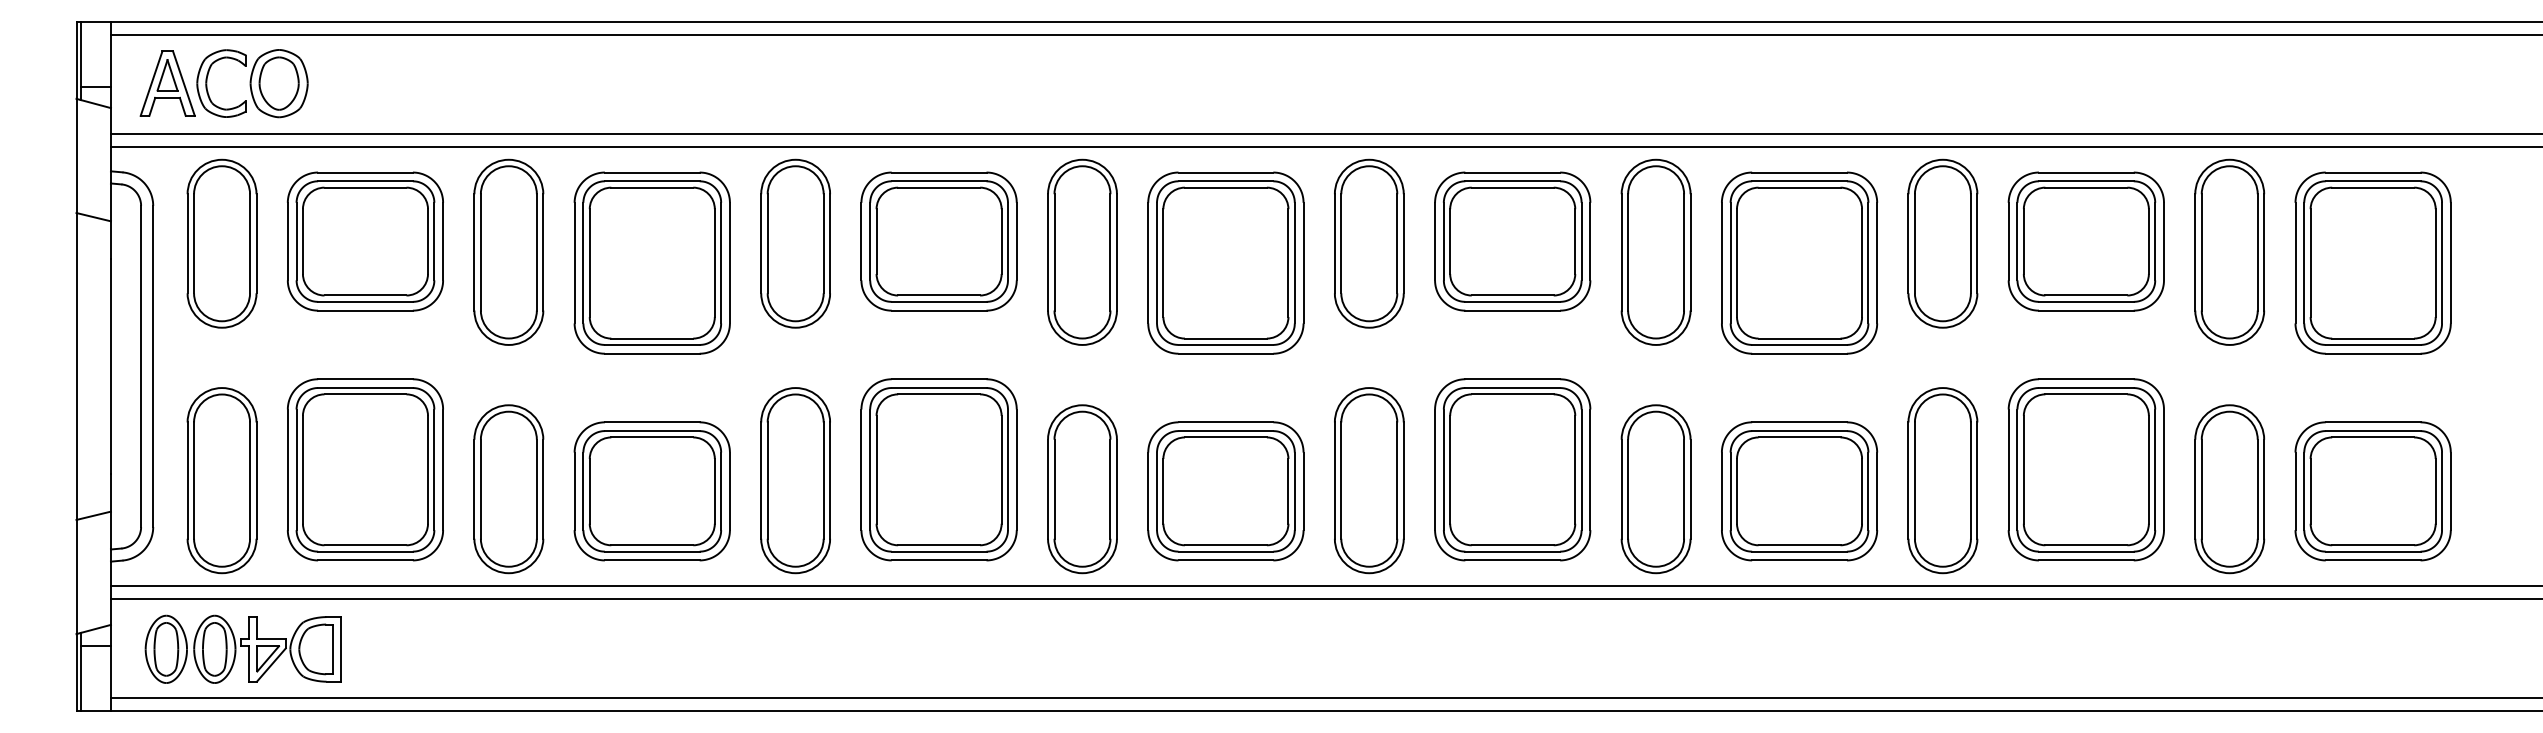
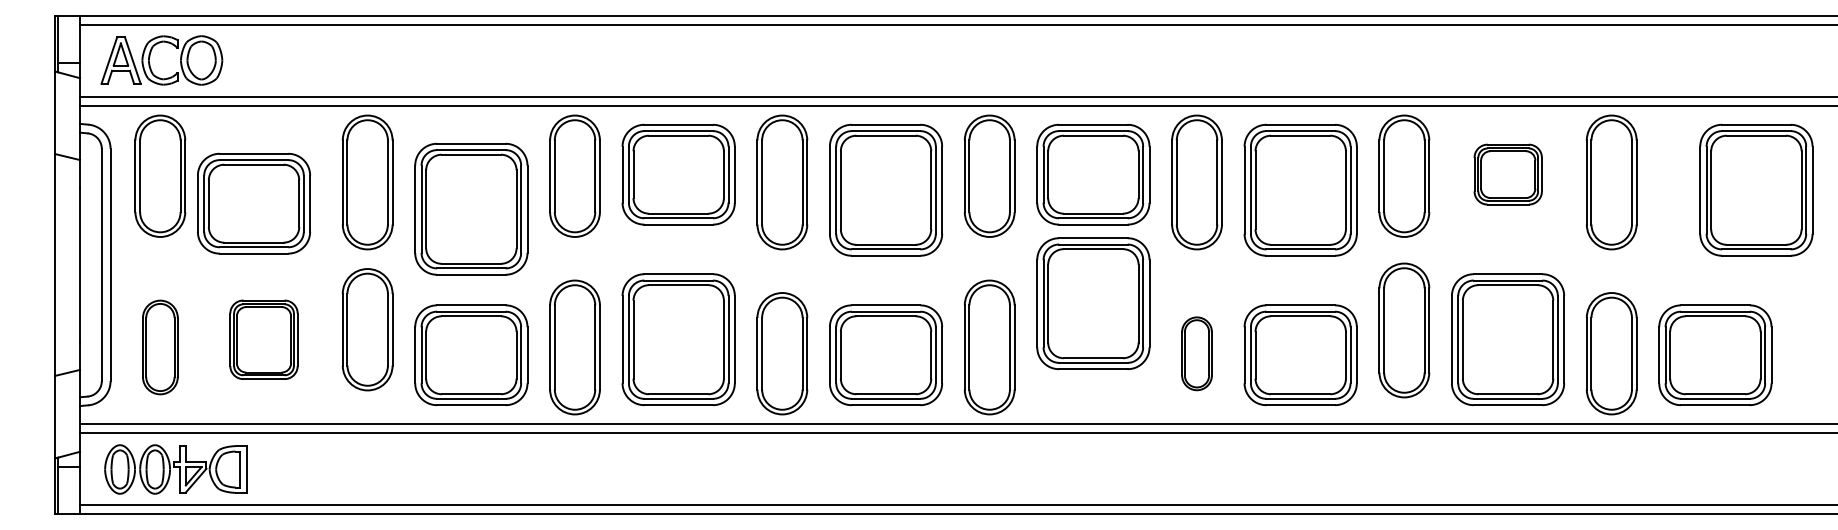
part: (364, 241) -> (253, 203), moved
part: (2086, 241) -> (1508, 174), size x0.6
part: (652, 262) -> (471, 208), moved
part: (2373, 262) -> (1756, 189), moved
part: (364, 469) -> (263, 339), size x0.6
part: (1512, 469) -> (1093, 303), moved
part: (222, 480) -> (160, 347), size x0.7
part: (1943, 480) -> (1404, 330), moved
part: (508, 488) -> (367, 329), moved
part: (1655, 488) -> (1196, 353), size x0.6

